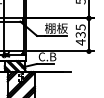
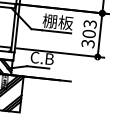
text: (80, 34) -> (88, 33), 435 -> 303

